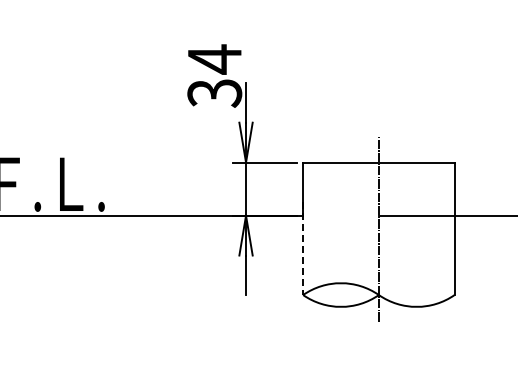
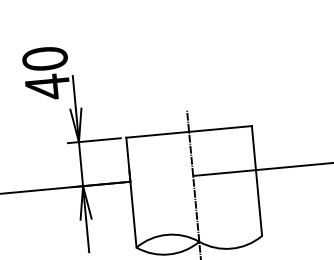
text: (214, 76) -> (46, 73), 34 -> 40
line: (303, 249) -> (133, 209), dashed -> solid

